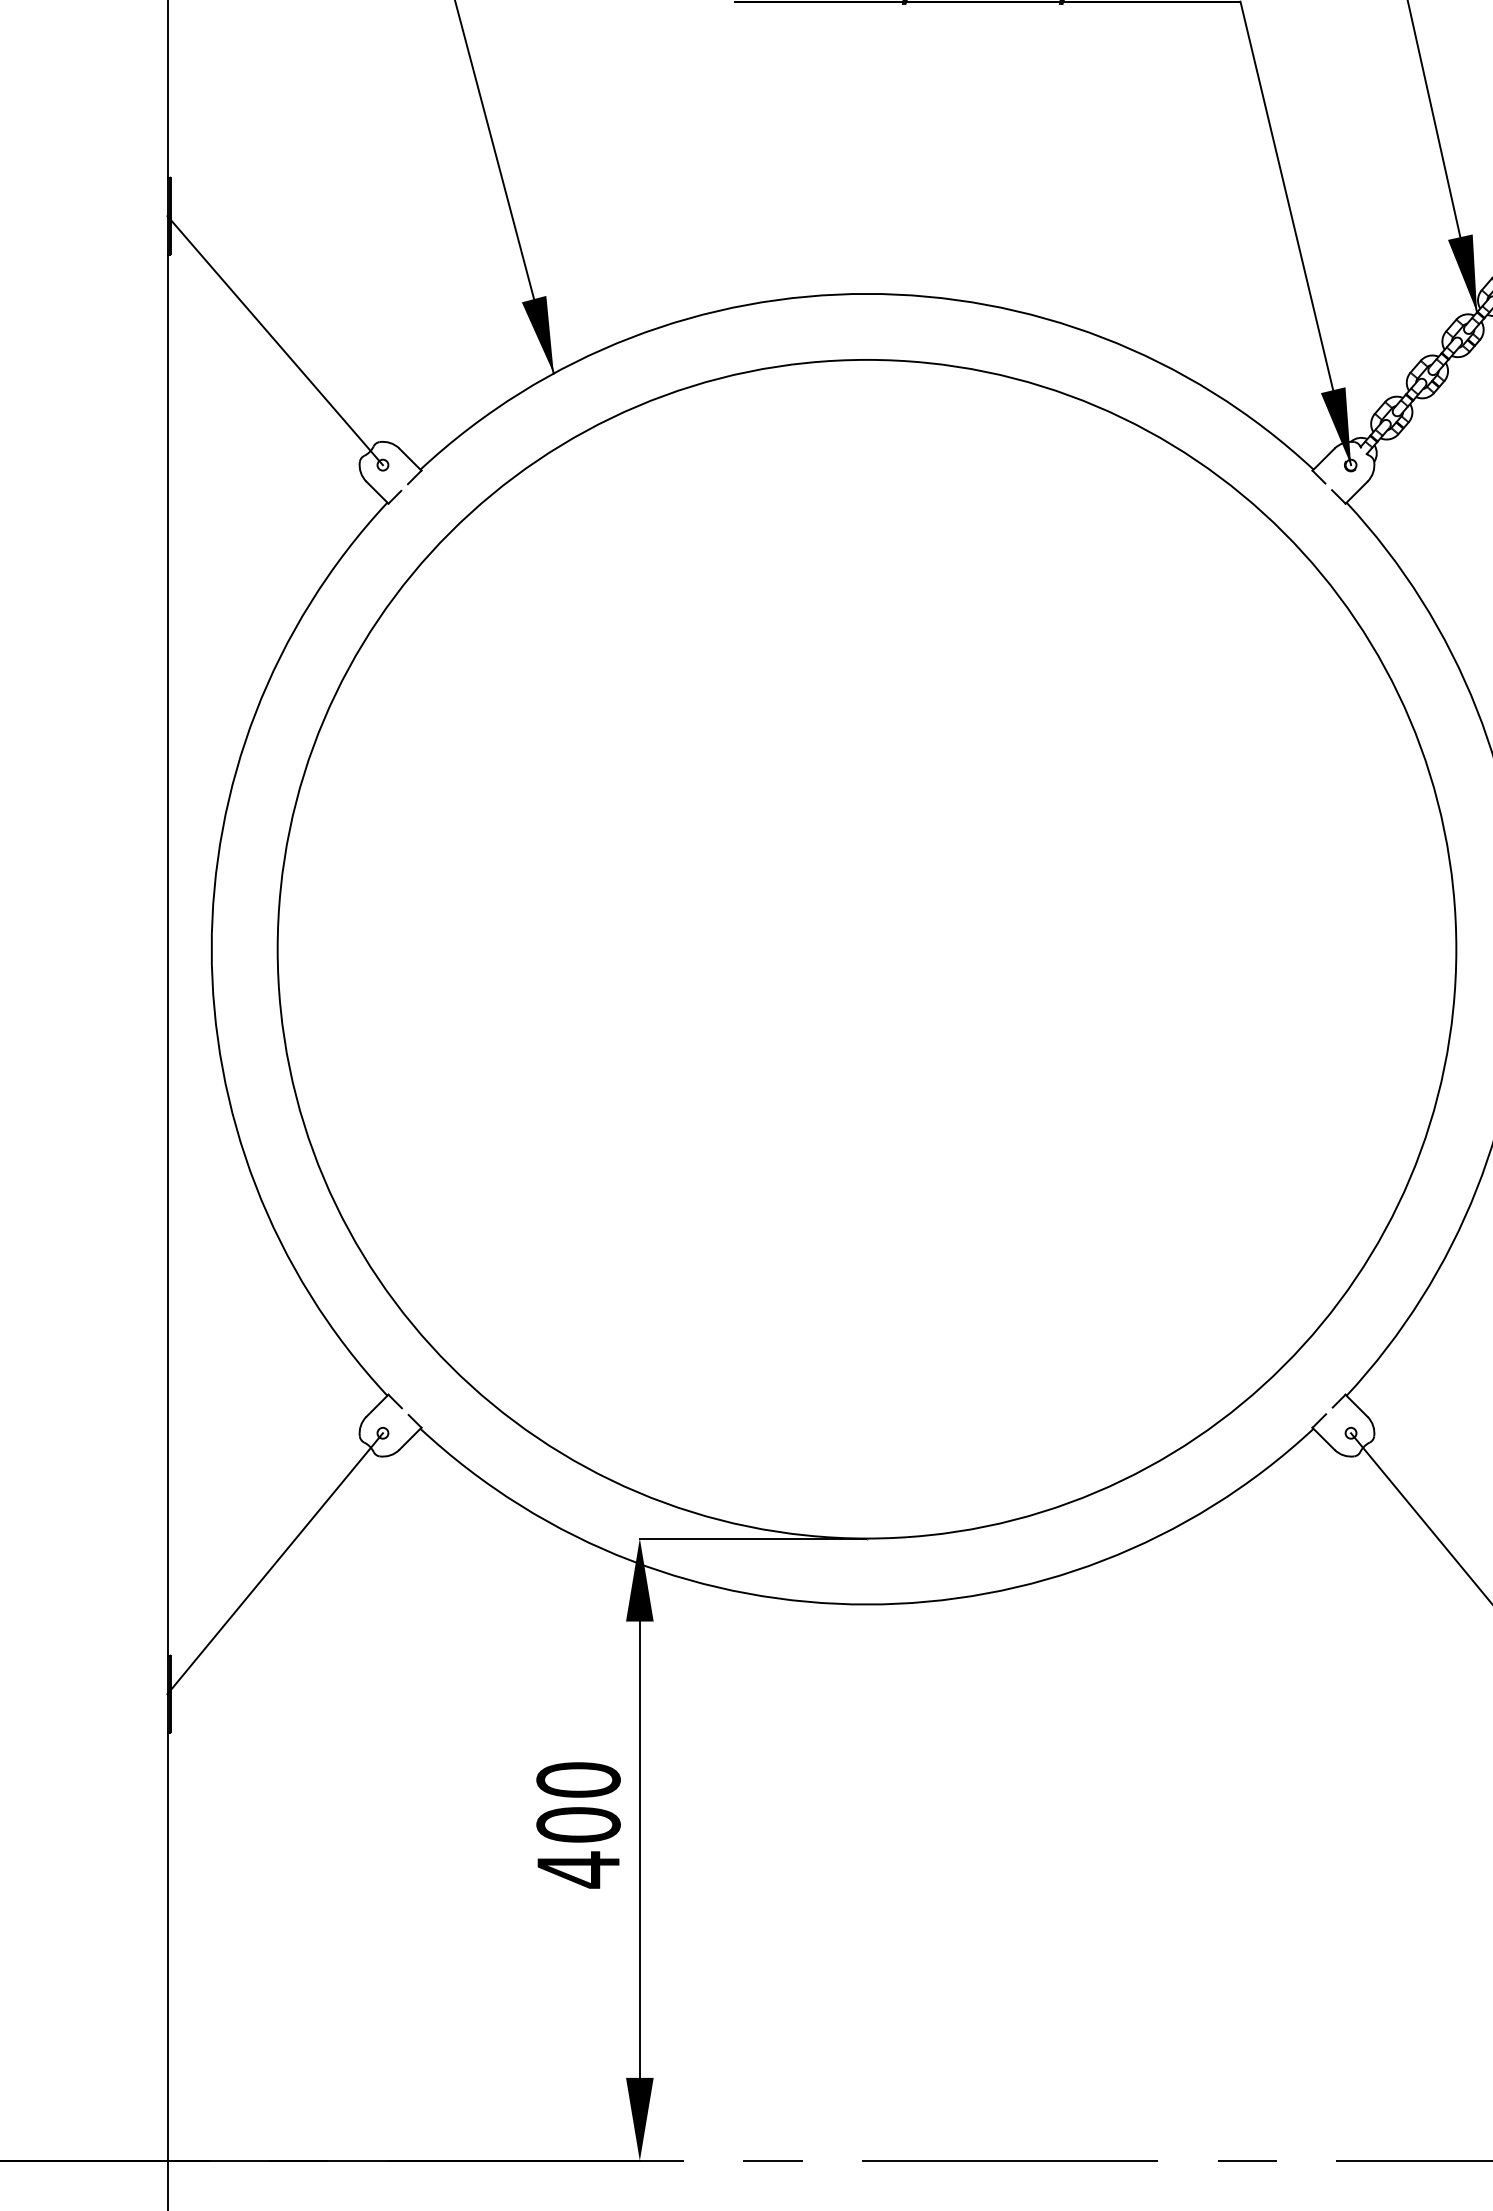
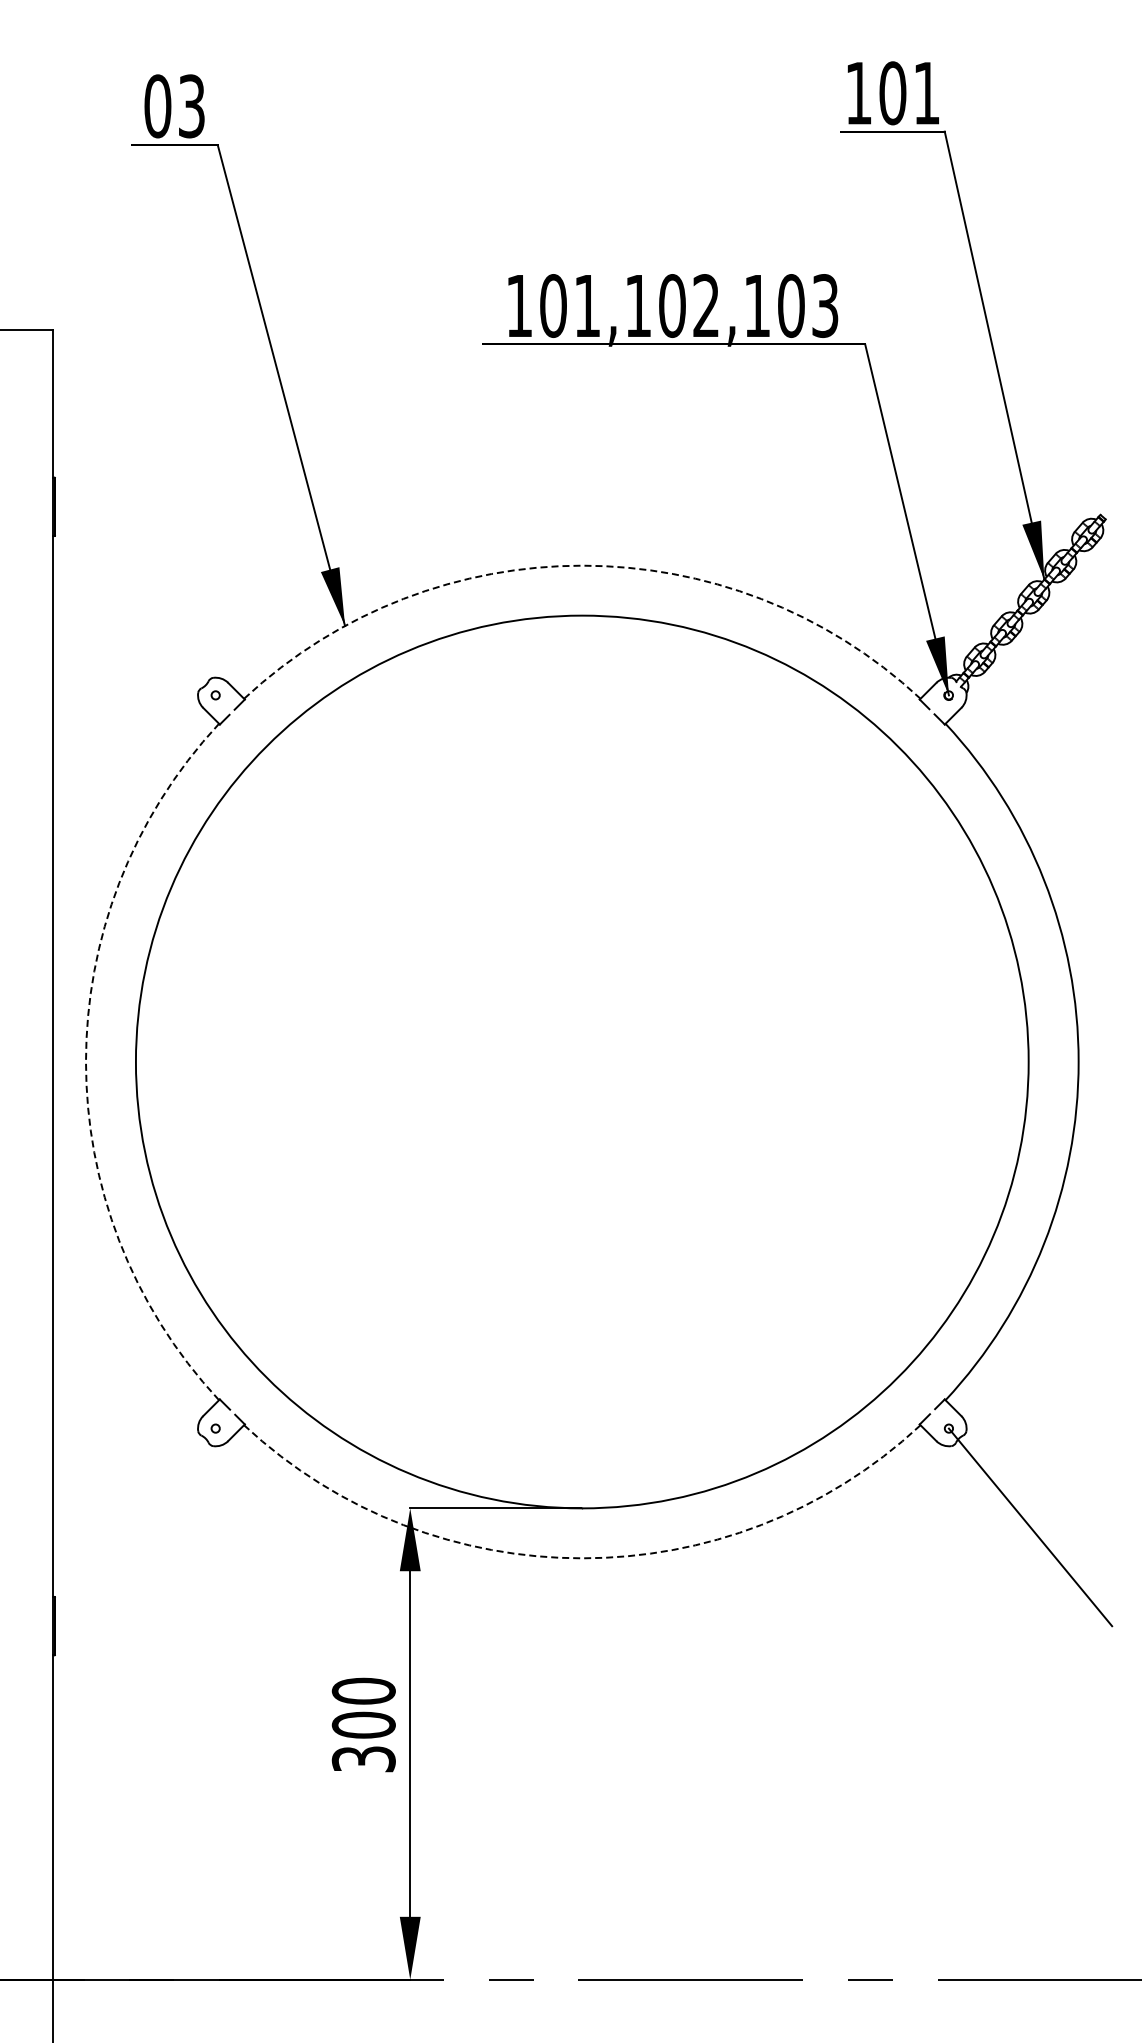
arc: (867, 293) -> (582, 565), solid -> dashed
line: (274, 339) -> (133, 600), removed
arc: (211, 948) -> (85, 1061), solid -> dashed
line: (274, 1563) -> (133, 1527), removed
arc: (867, 1604) -> (582, 1558), solid -> dashed
text: (578, 1870) -> (363, 1759), 400 -> 300

